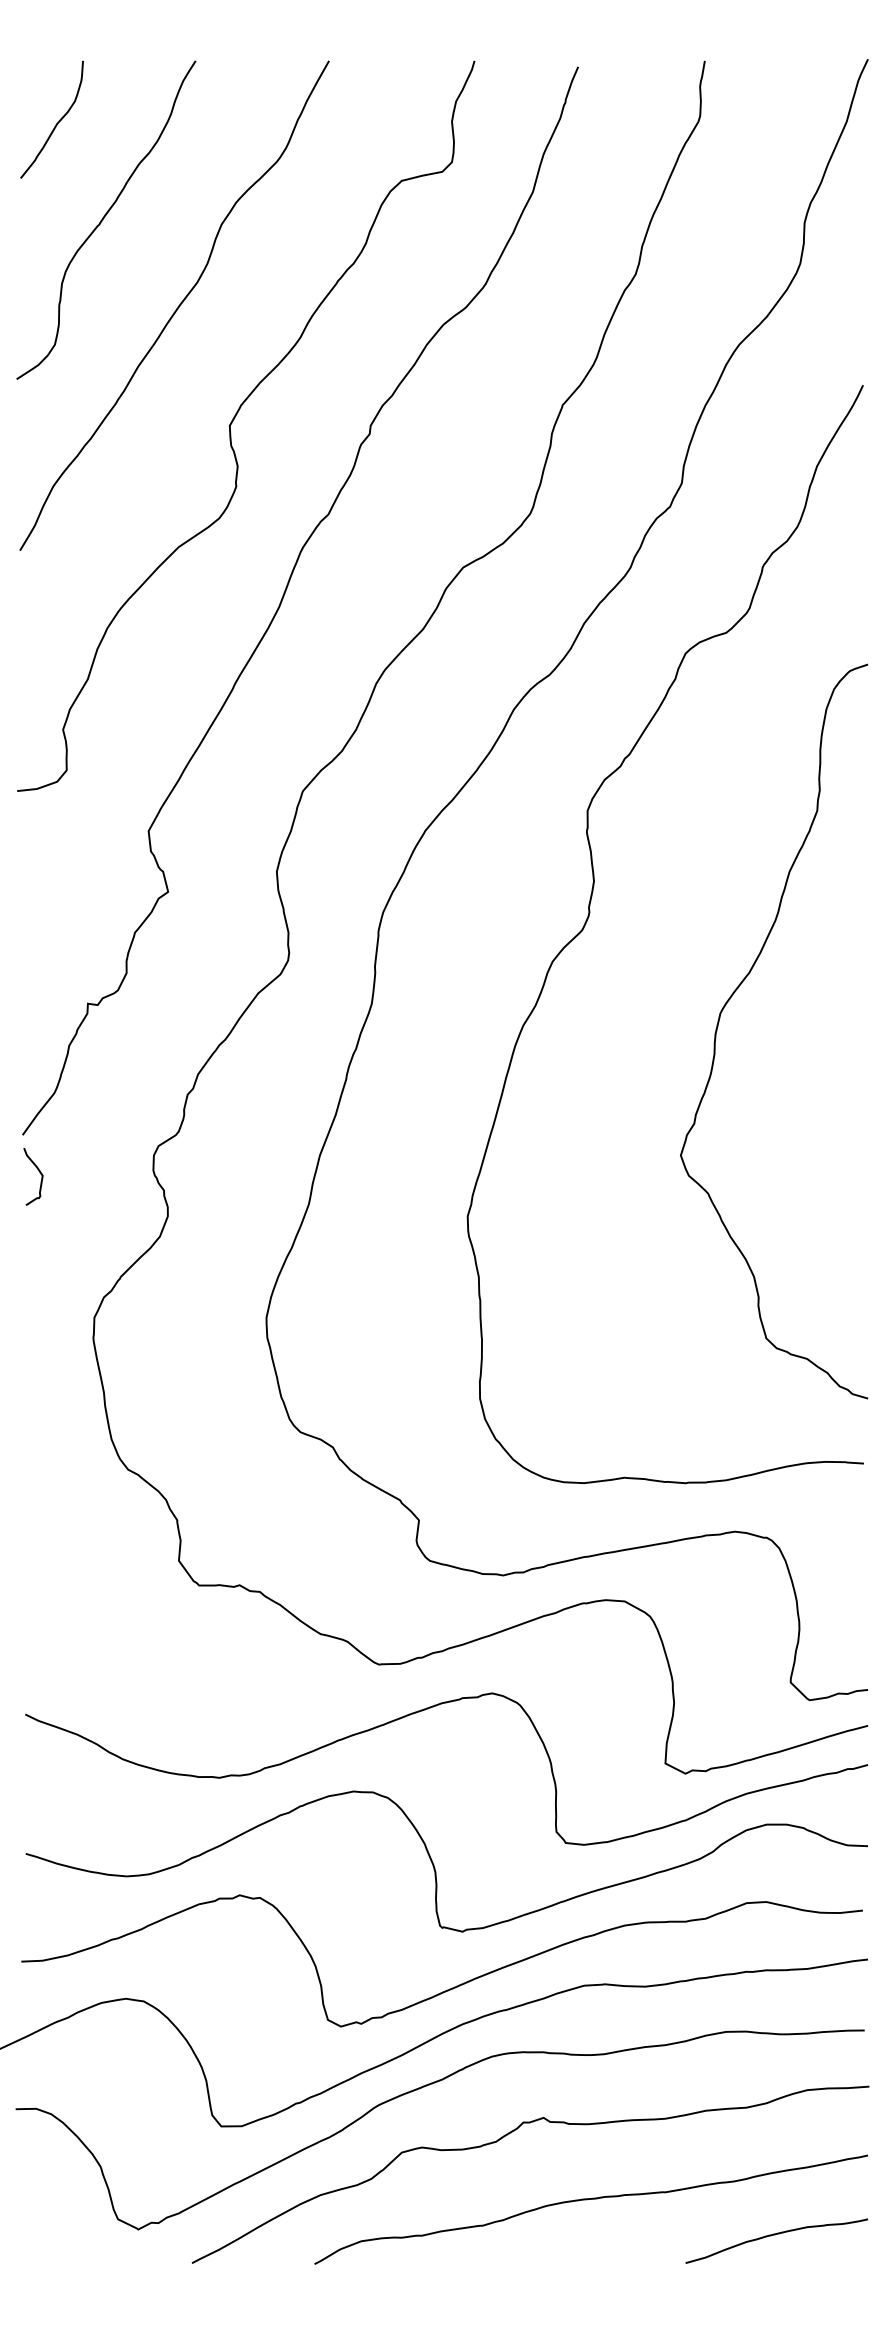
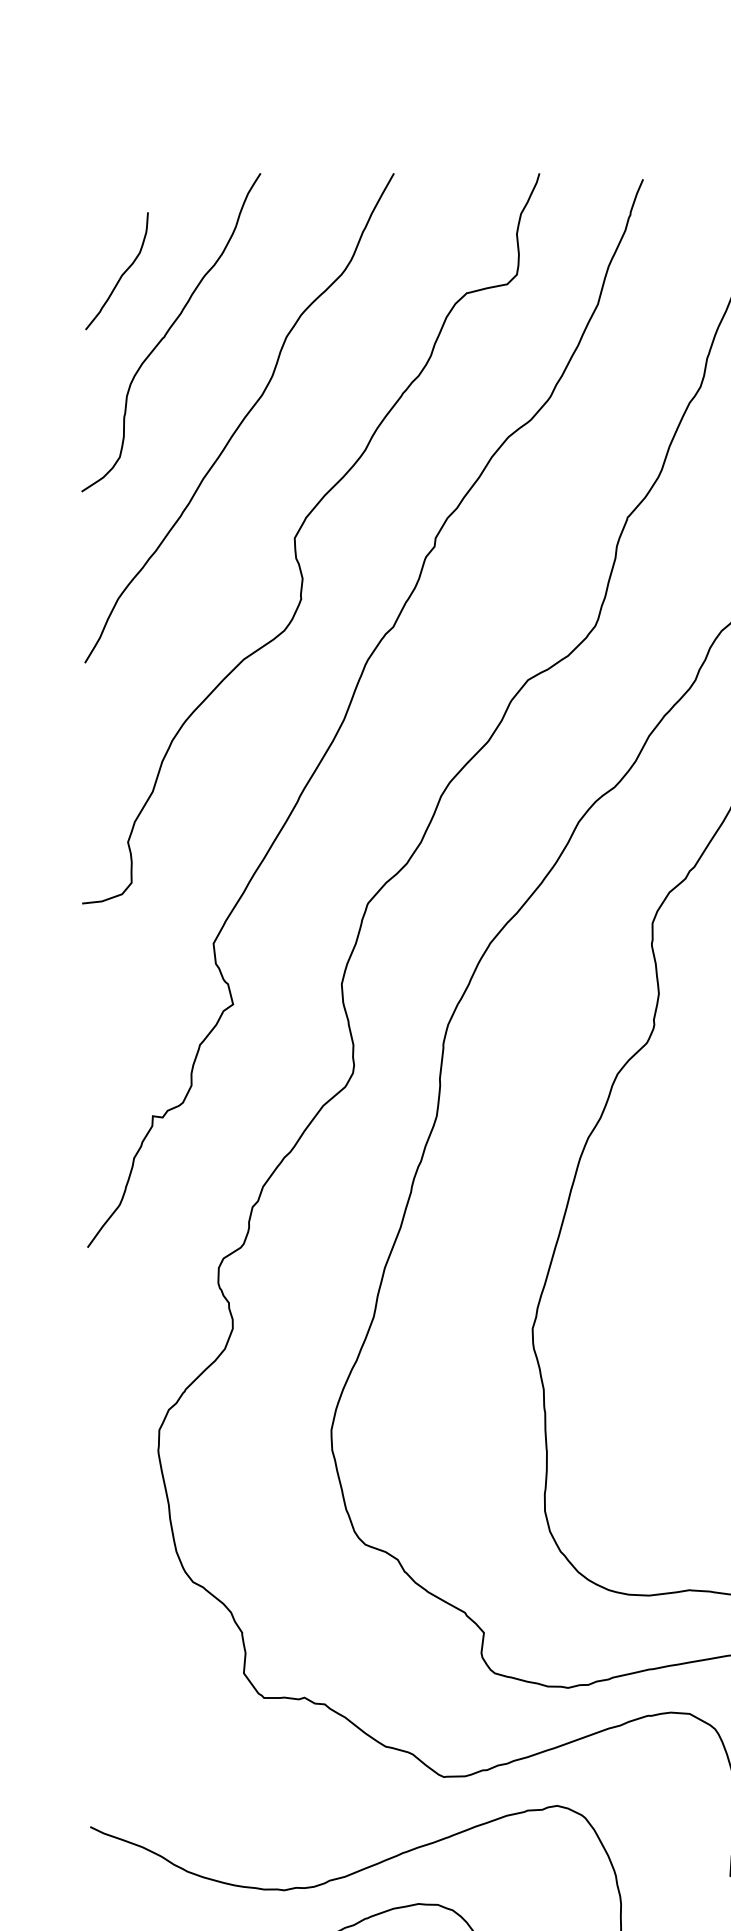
curve: (56, 123) -> (121, 274), moved
curve: (38, 1171) -> (103, 1283), removed

